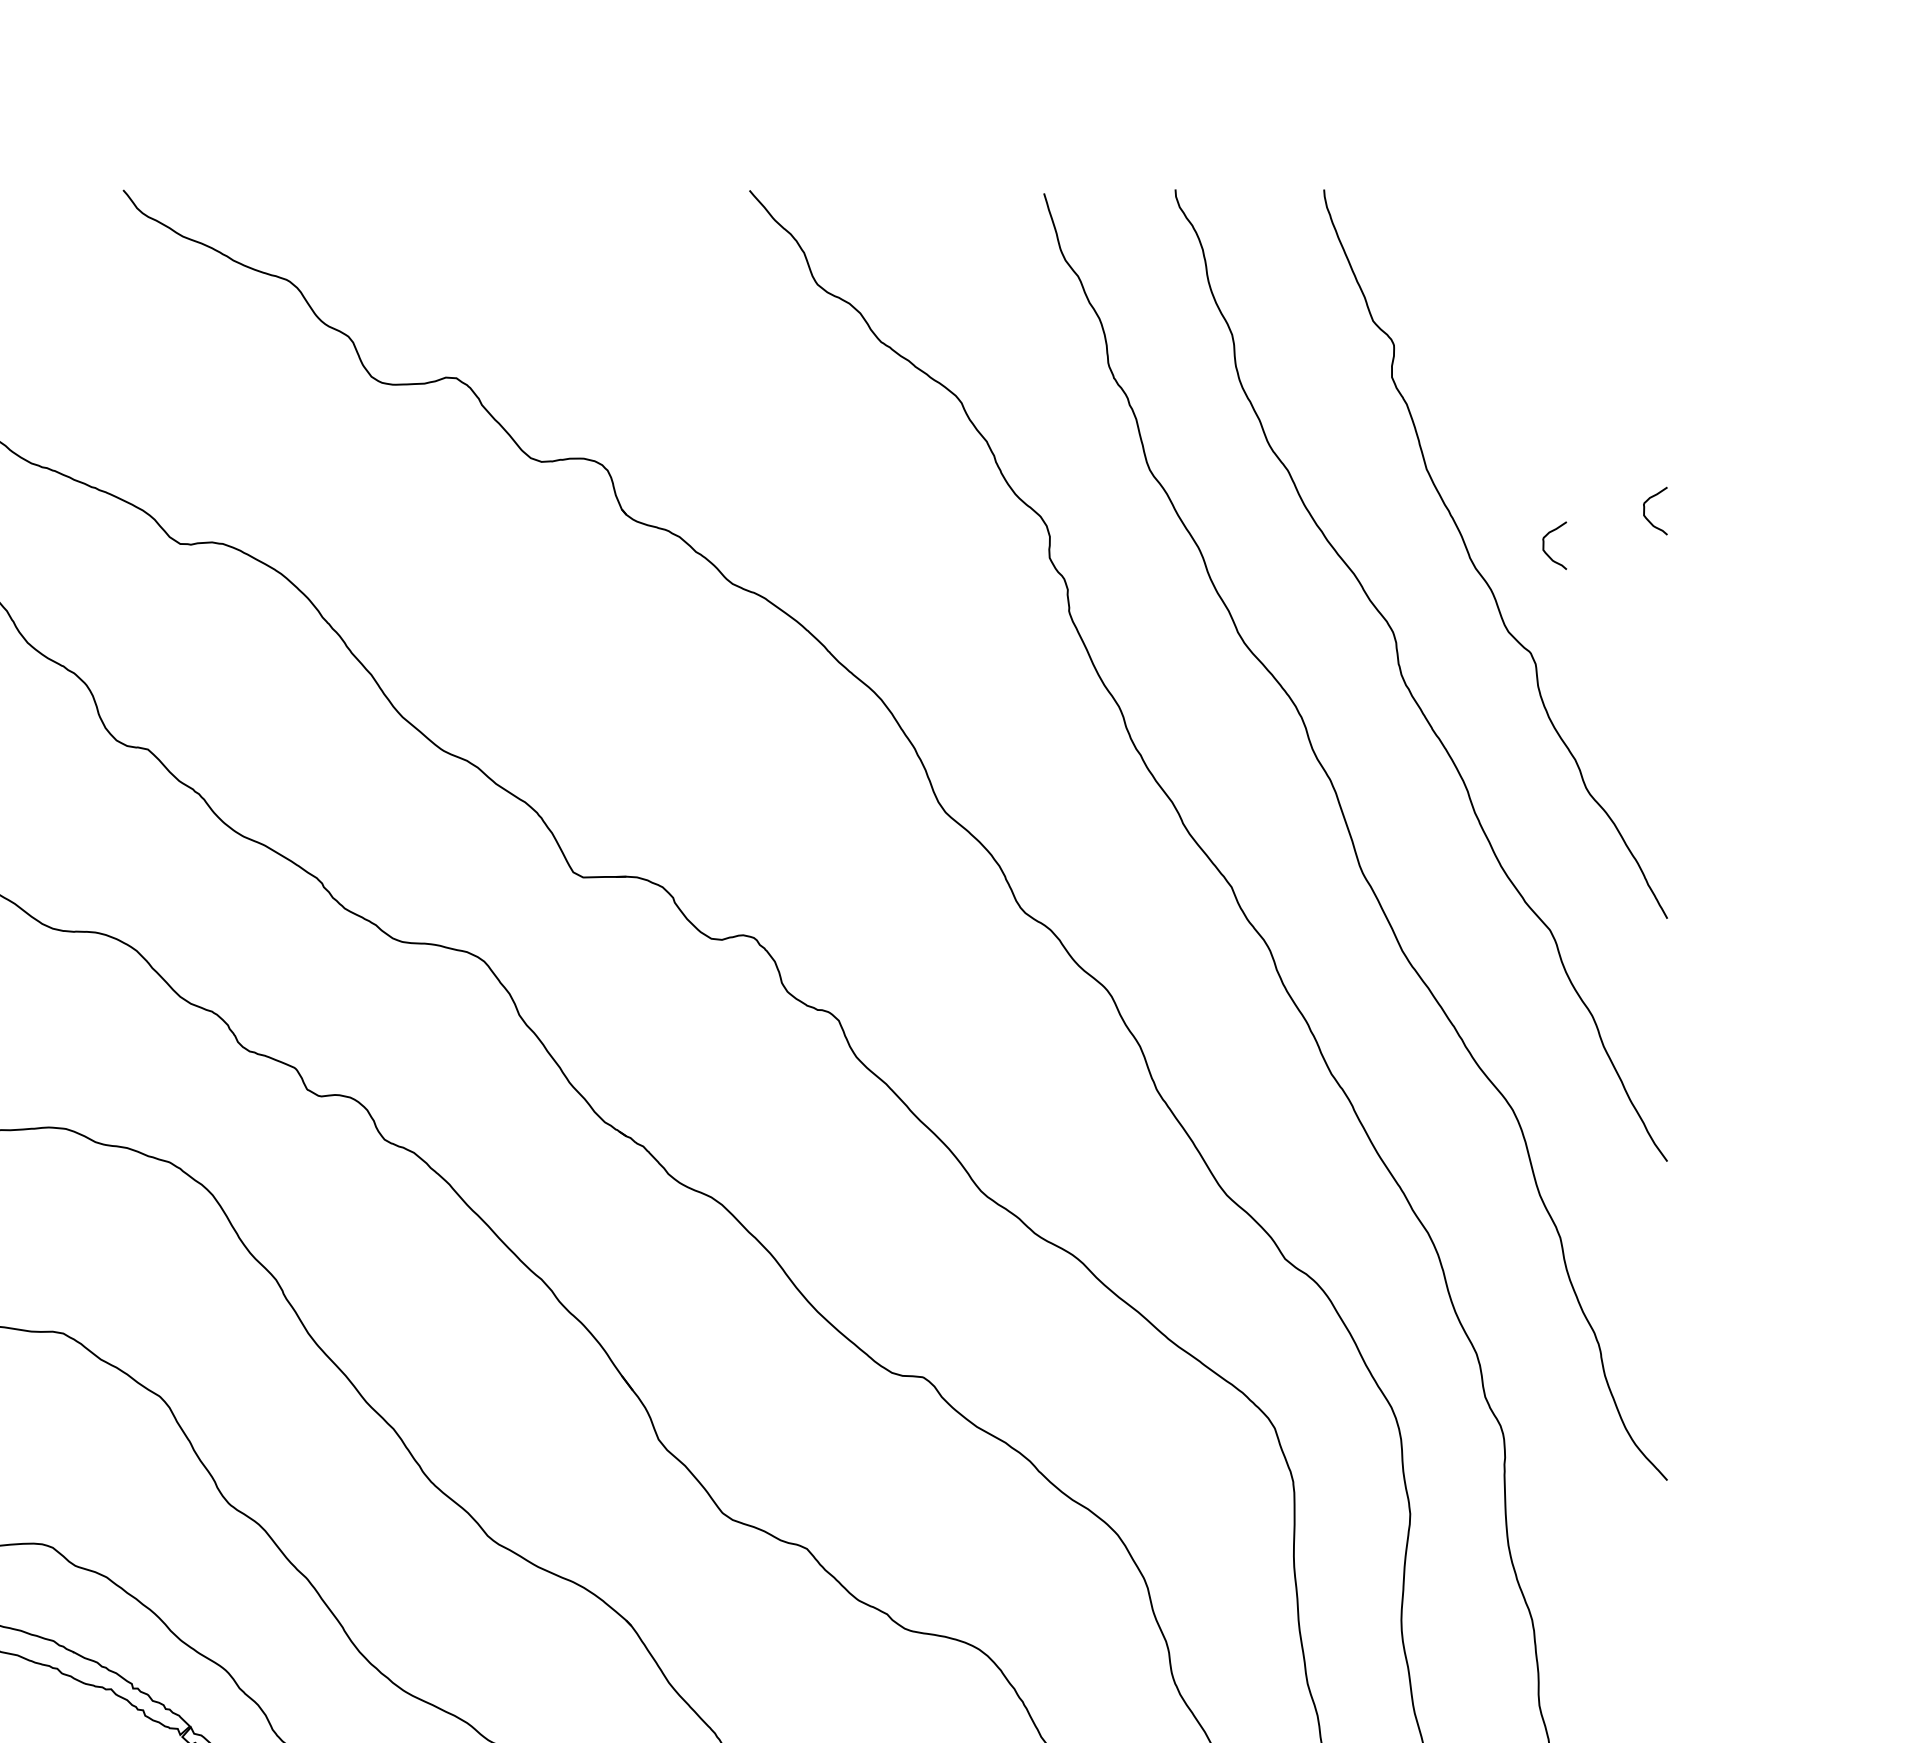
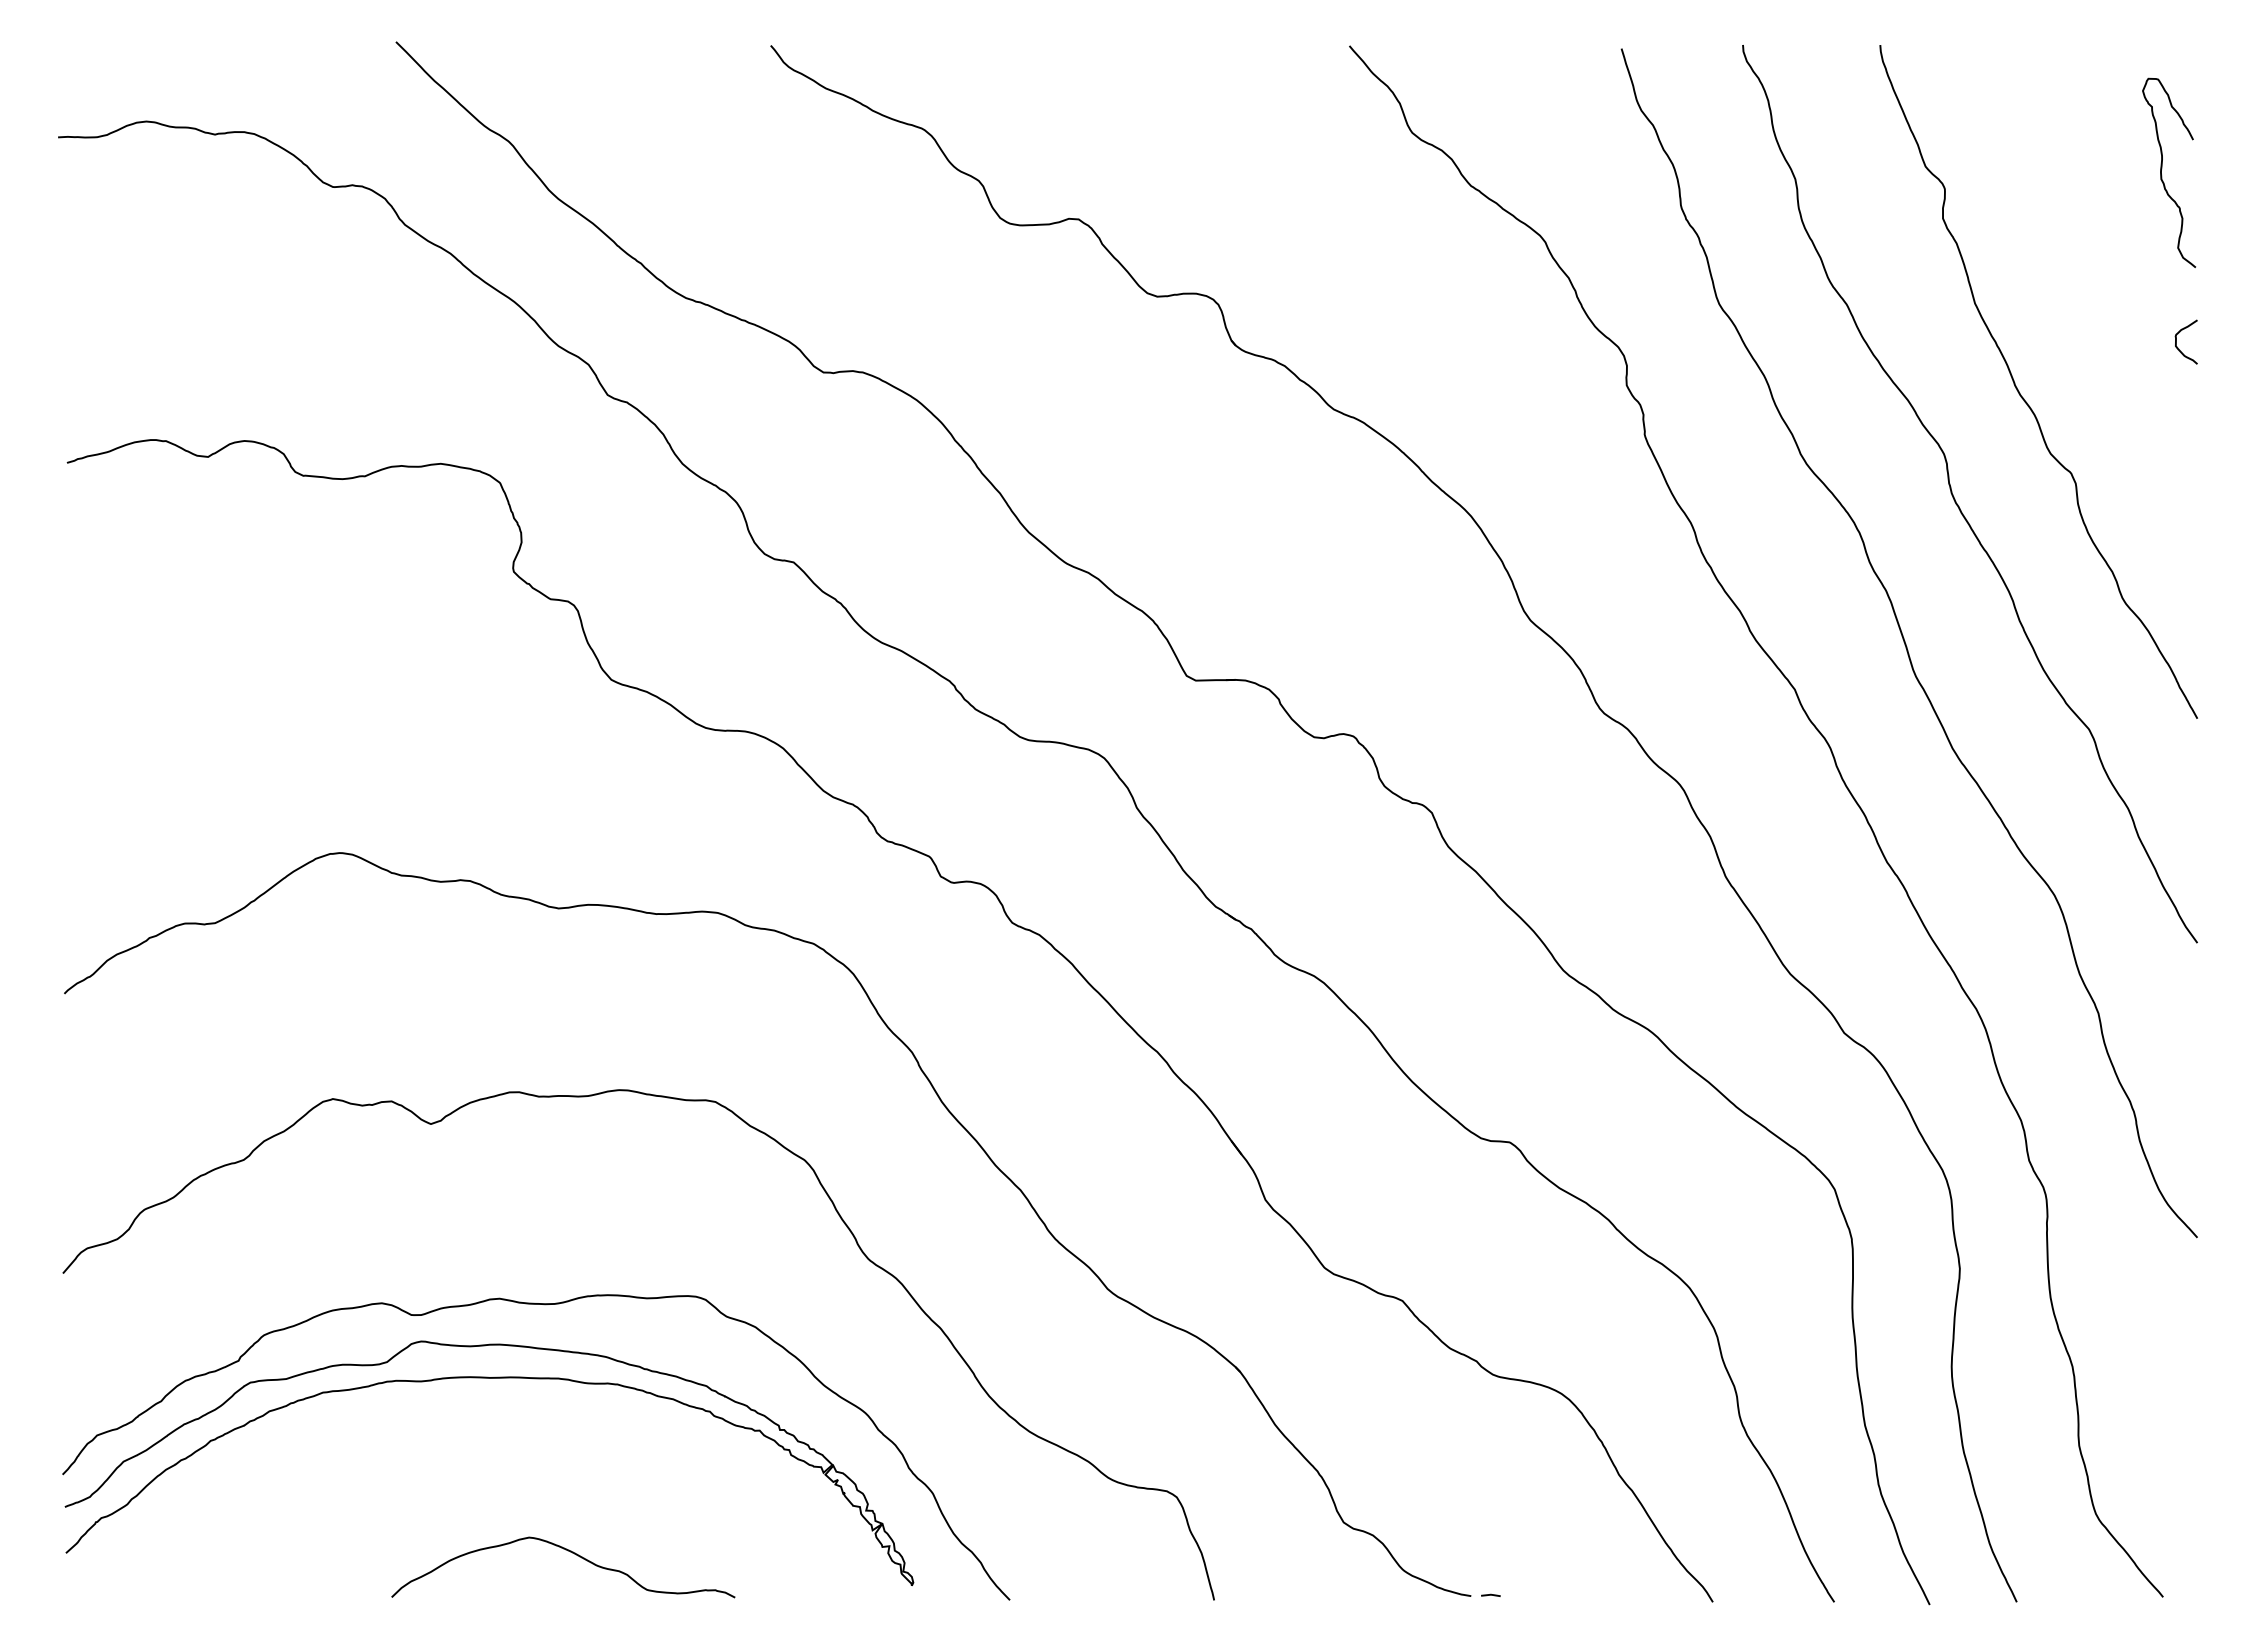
curve: (1629, 330) -> (2162, 175), added
curve: (1544, 545) -> (2083, 373), removed

